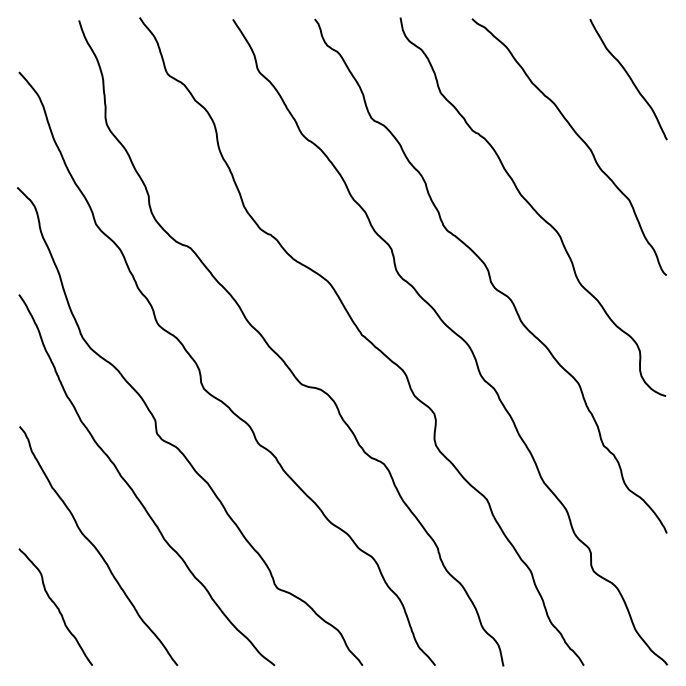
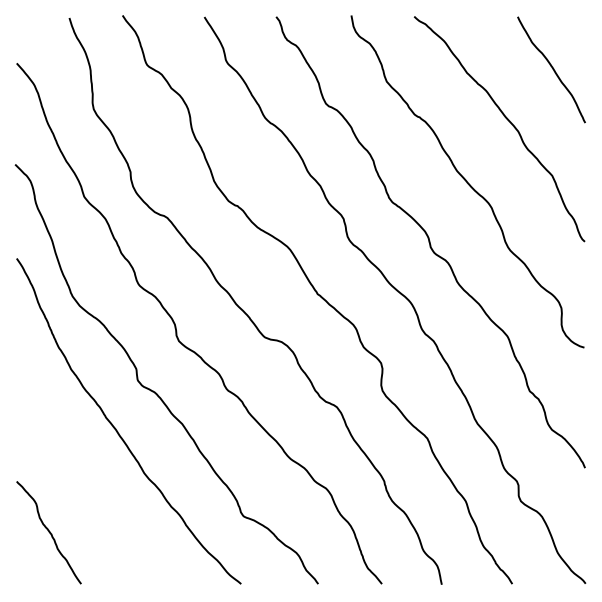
curve: (96, 546) -> (84, 479), removed

